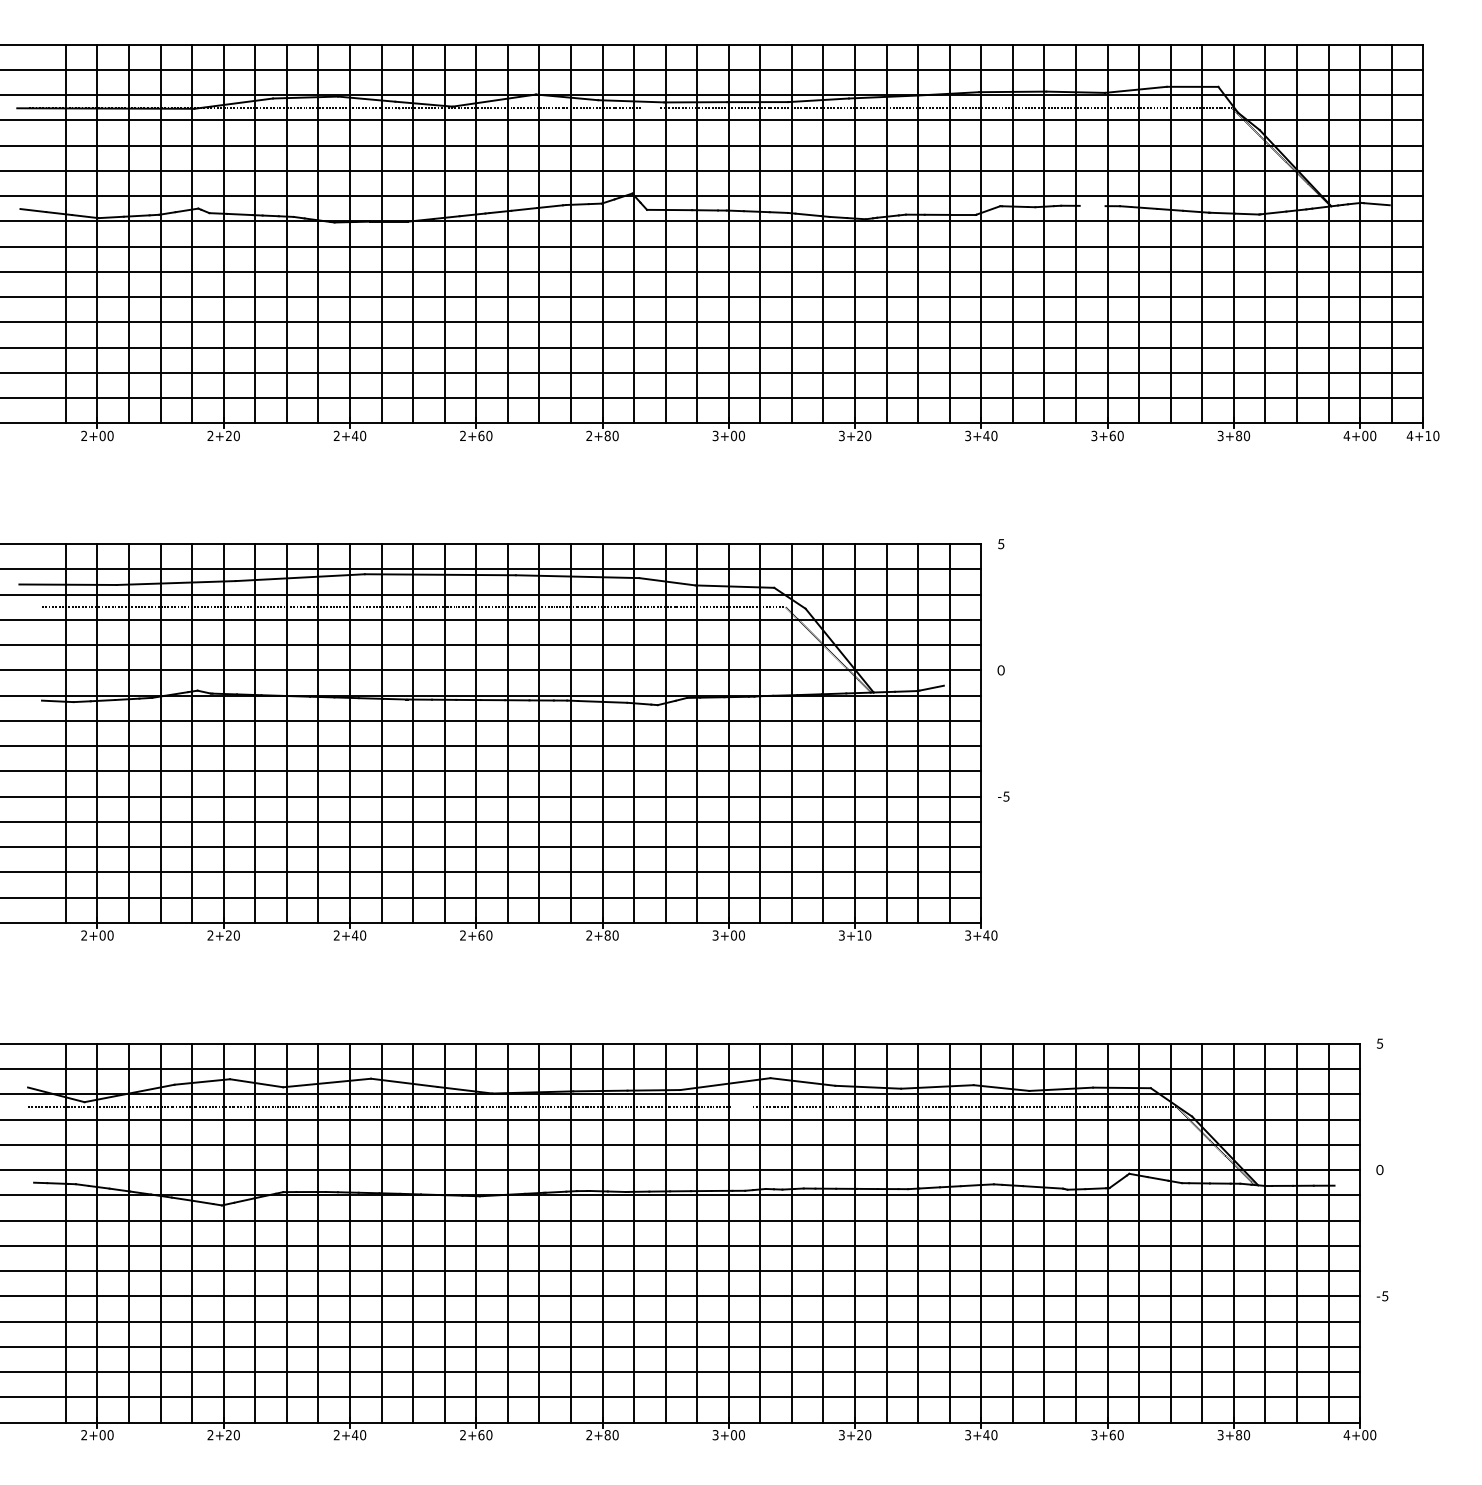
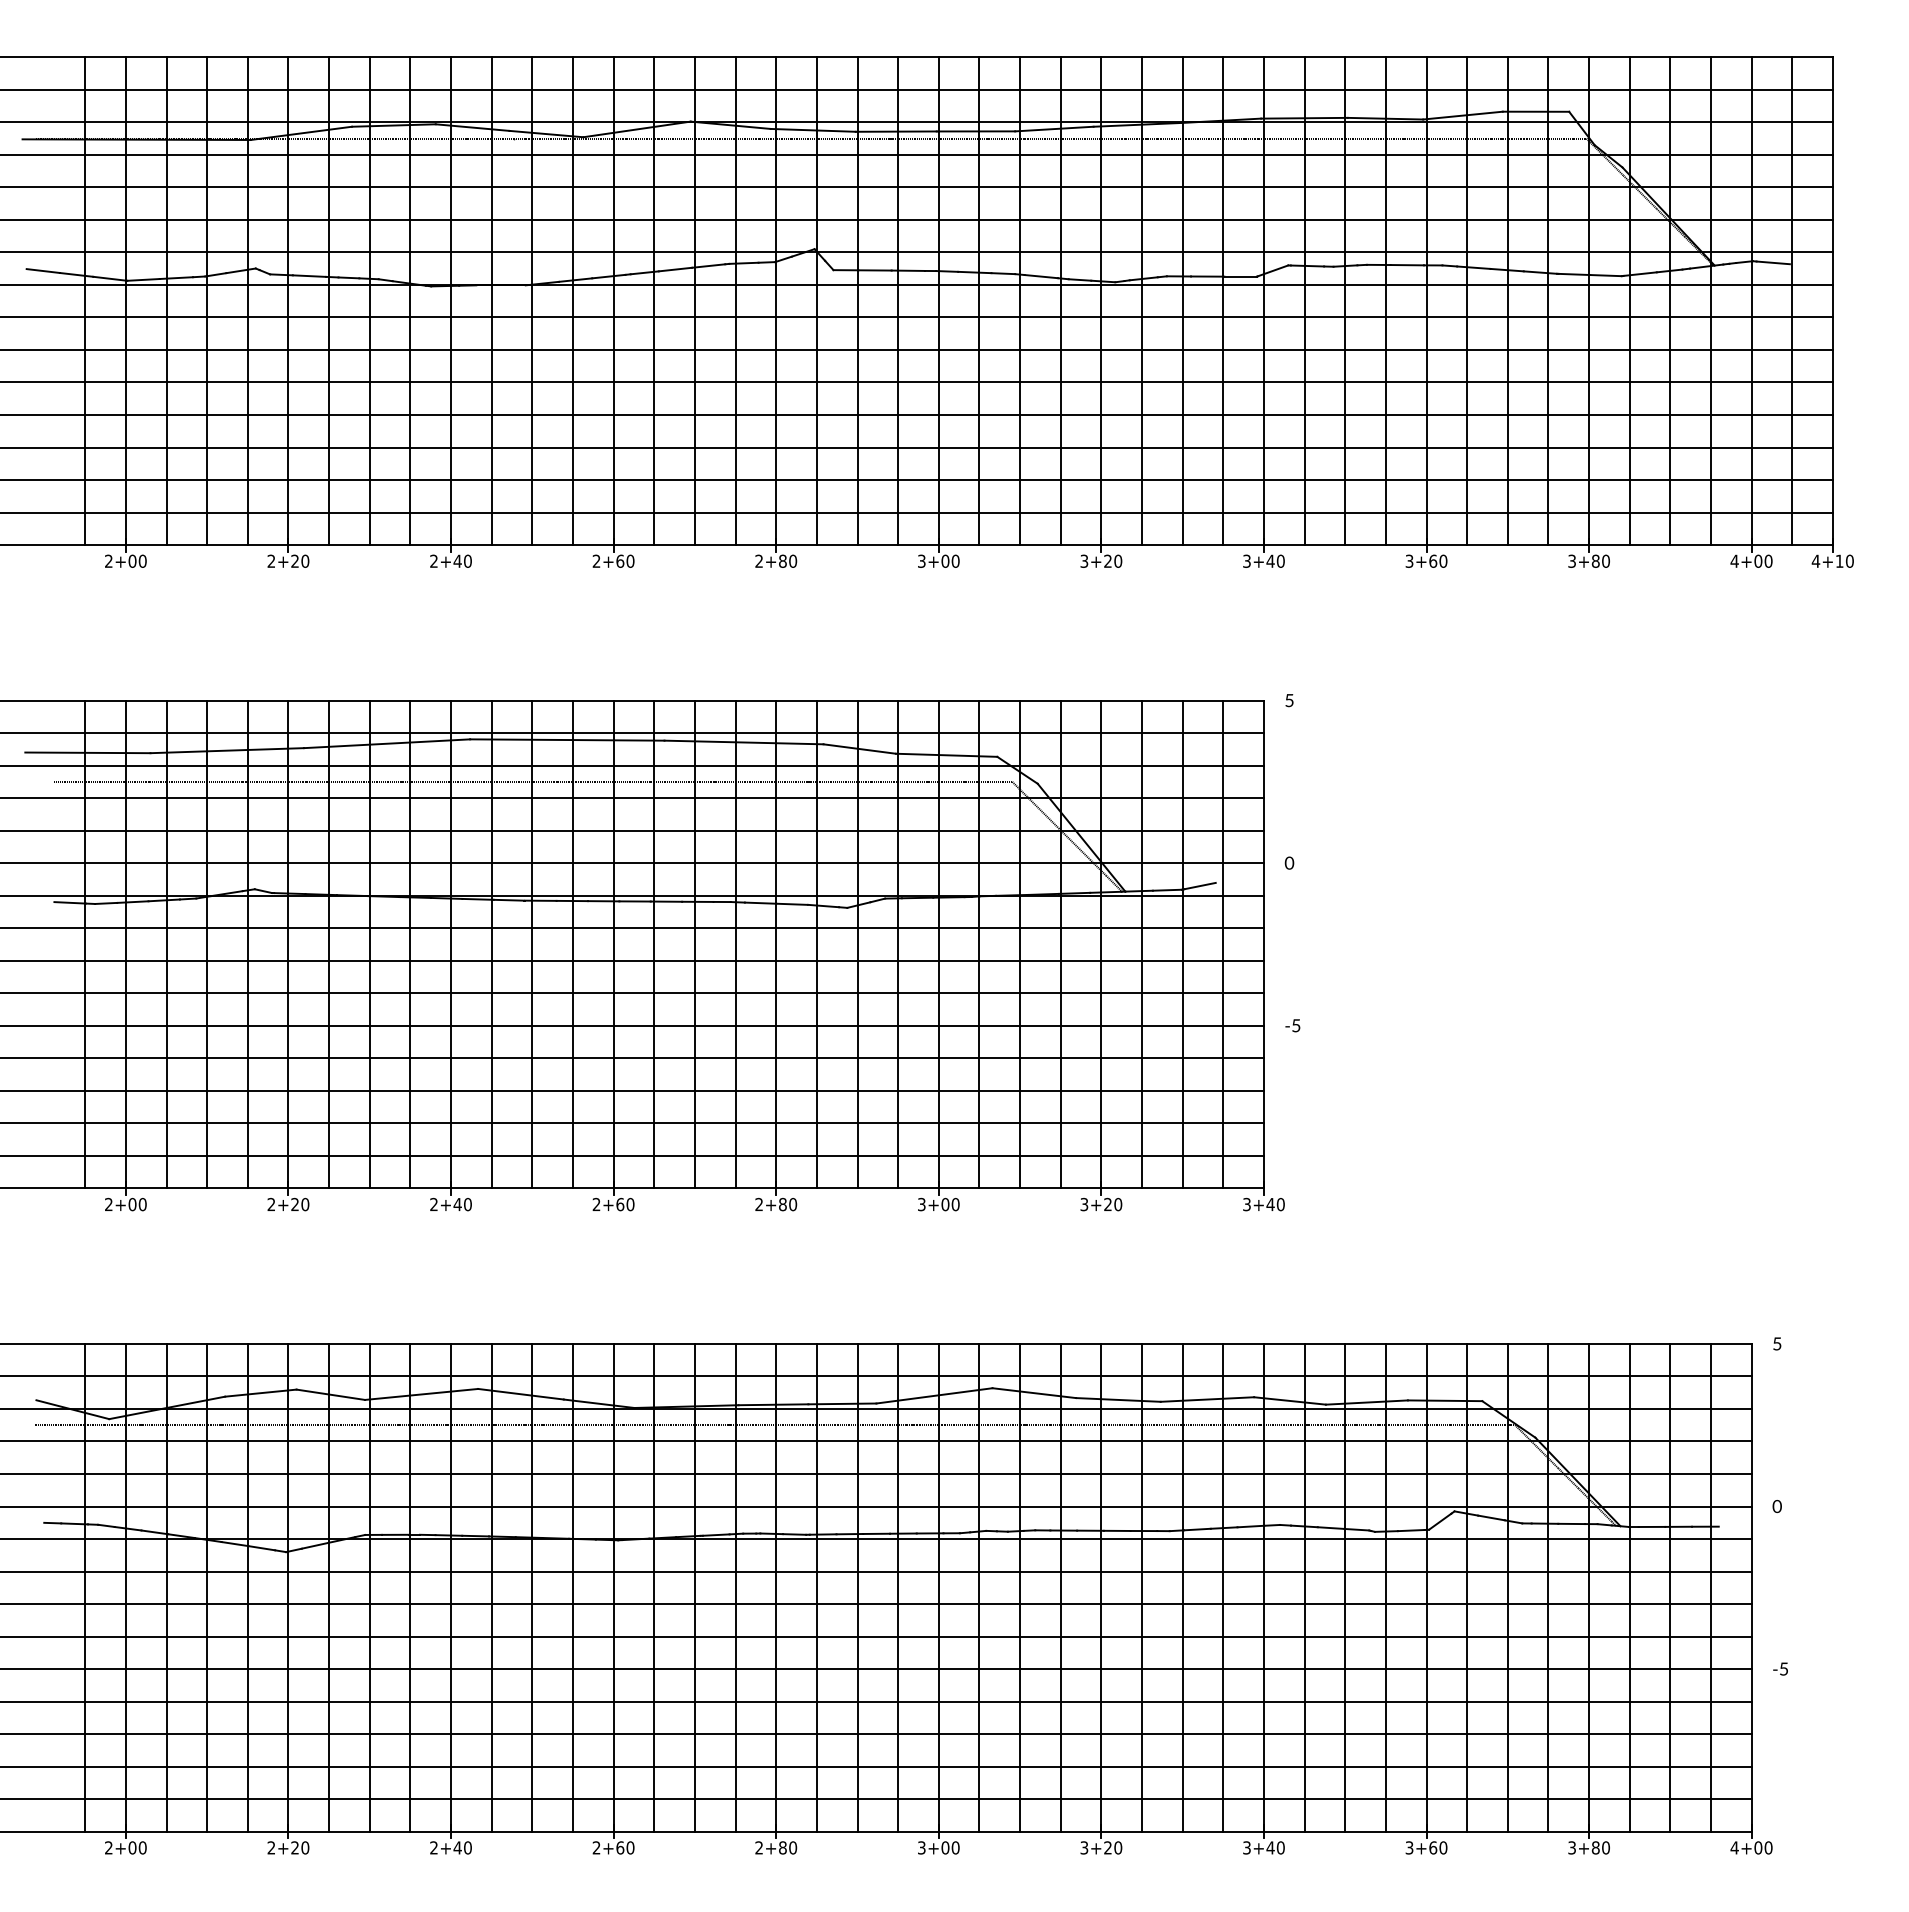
line: (650, 107) -> (837, 138), added
line: (1092, 206) -> (1406, 265), added
text: (859, 934) -> (1107, 1203), 3+10 -> 3+20
line: (742, 1107) -> (956, 1425), added

